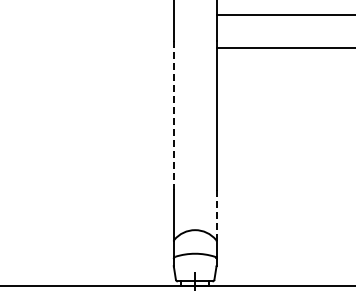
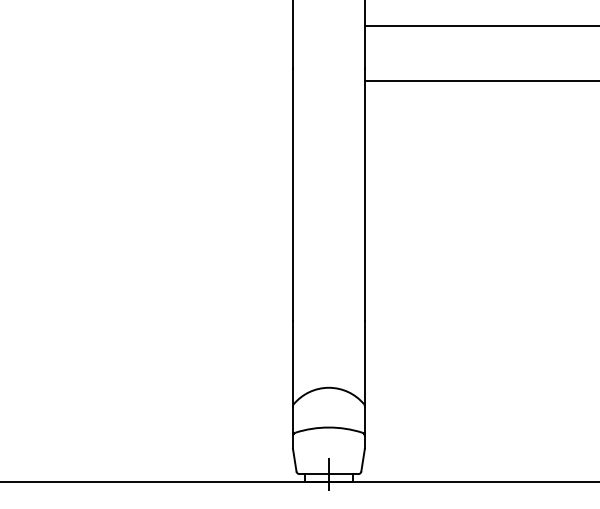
line: (173, 115) -> (292, 194), dashed -> solid
line: (216, 215) -> (364, 363), dashed -> solid

